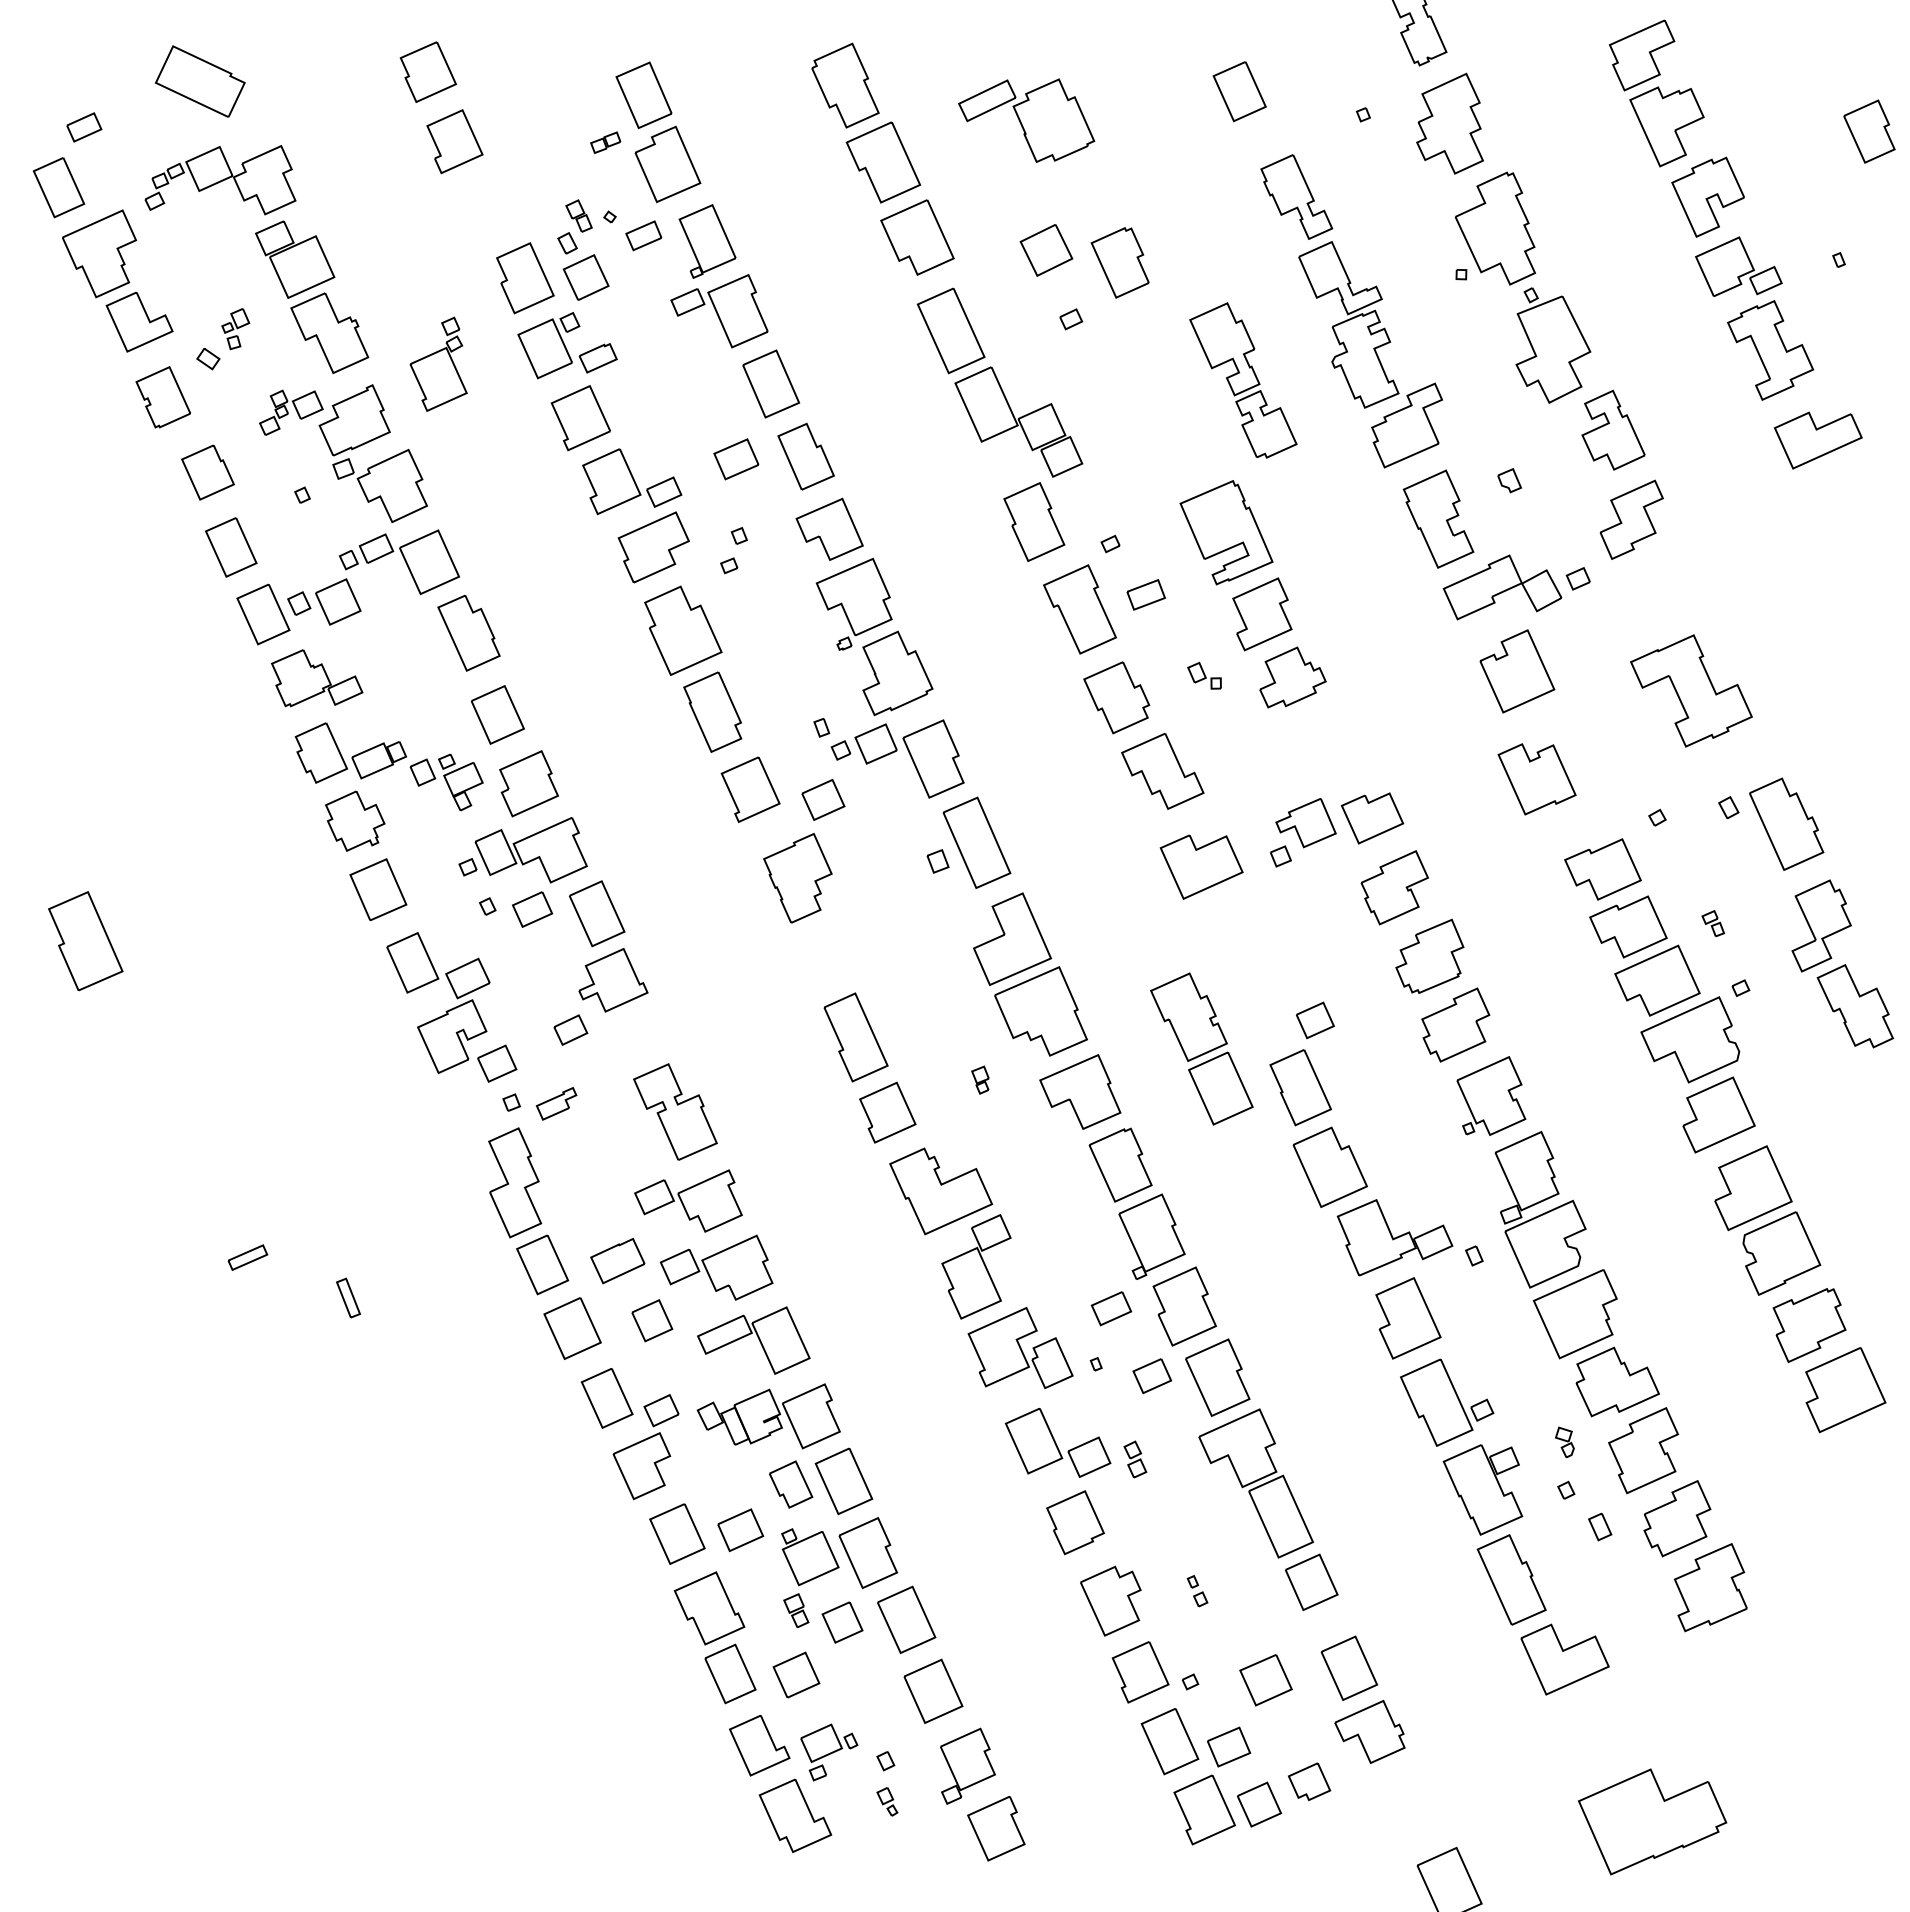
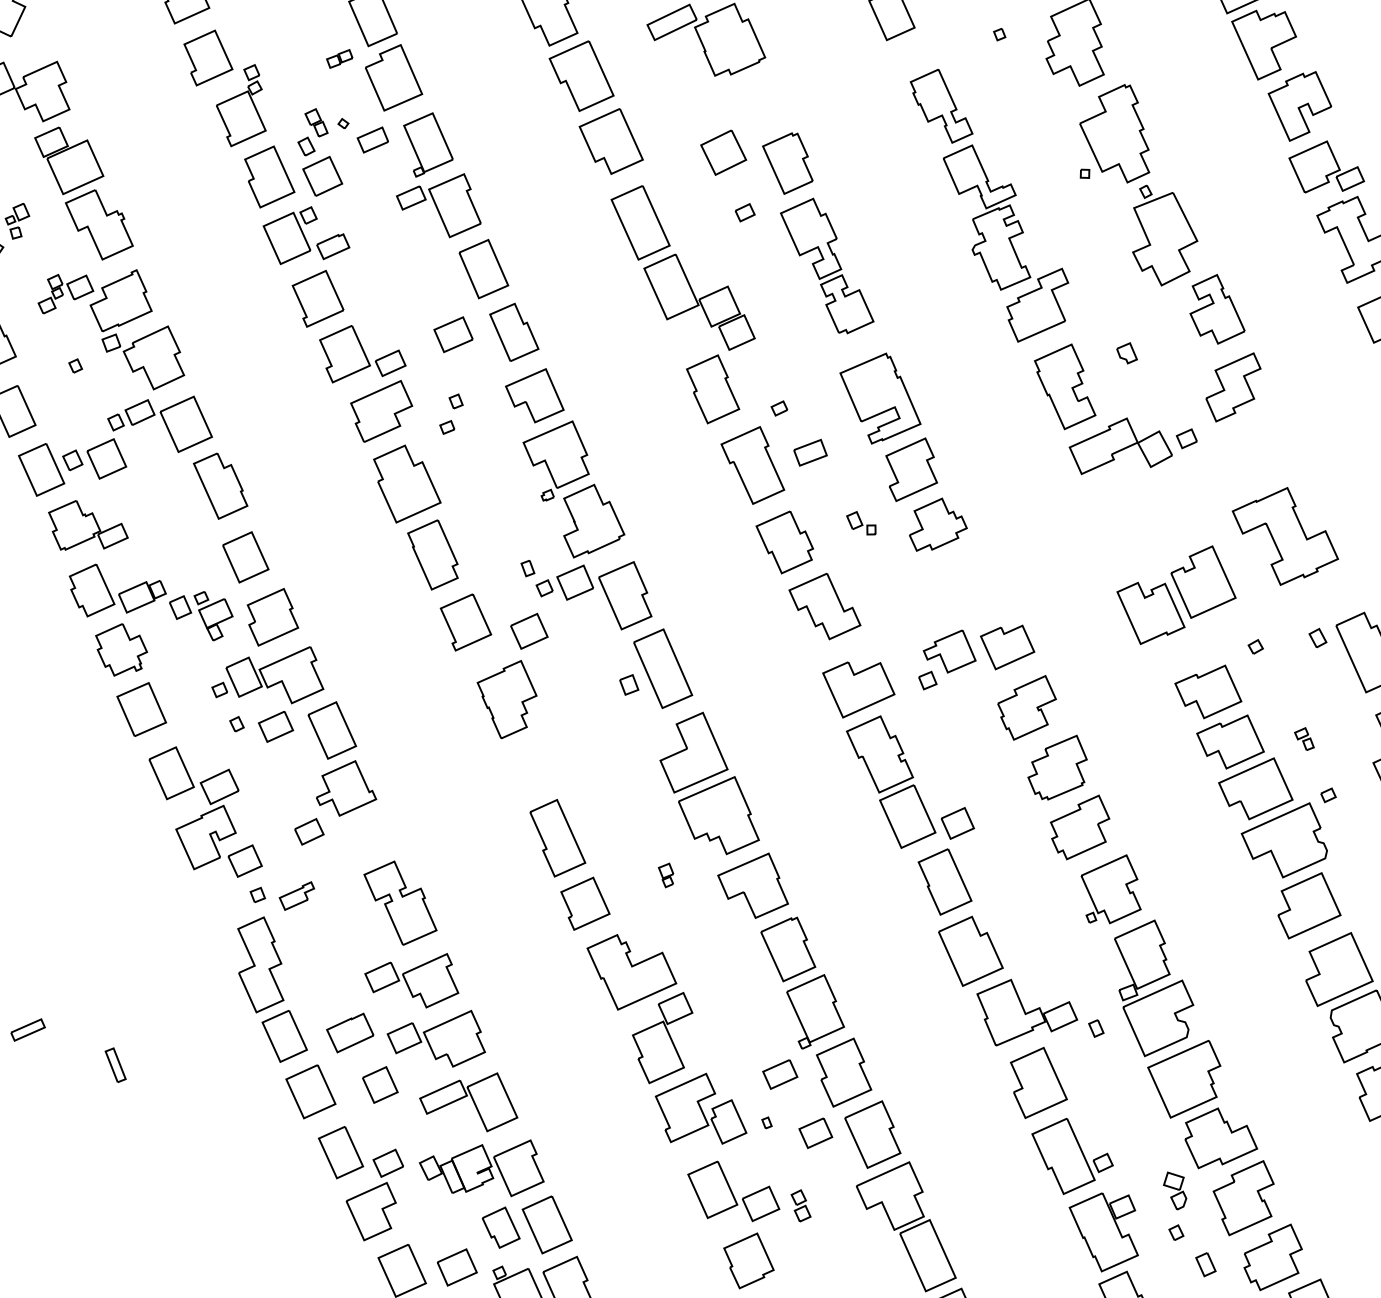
part: (438, 363) -> (241, 104), moved
part: (1243, 380) -> (827, 266), moved
part: (1517, 671) -> (1203, 582), moved
part: (1201, 1048) -> (890, 781), moved
part: (1564, 1442) -> (1174, 1191), size x1.43

